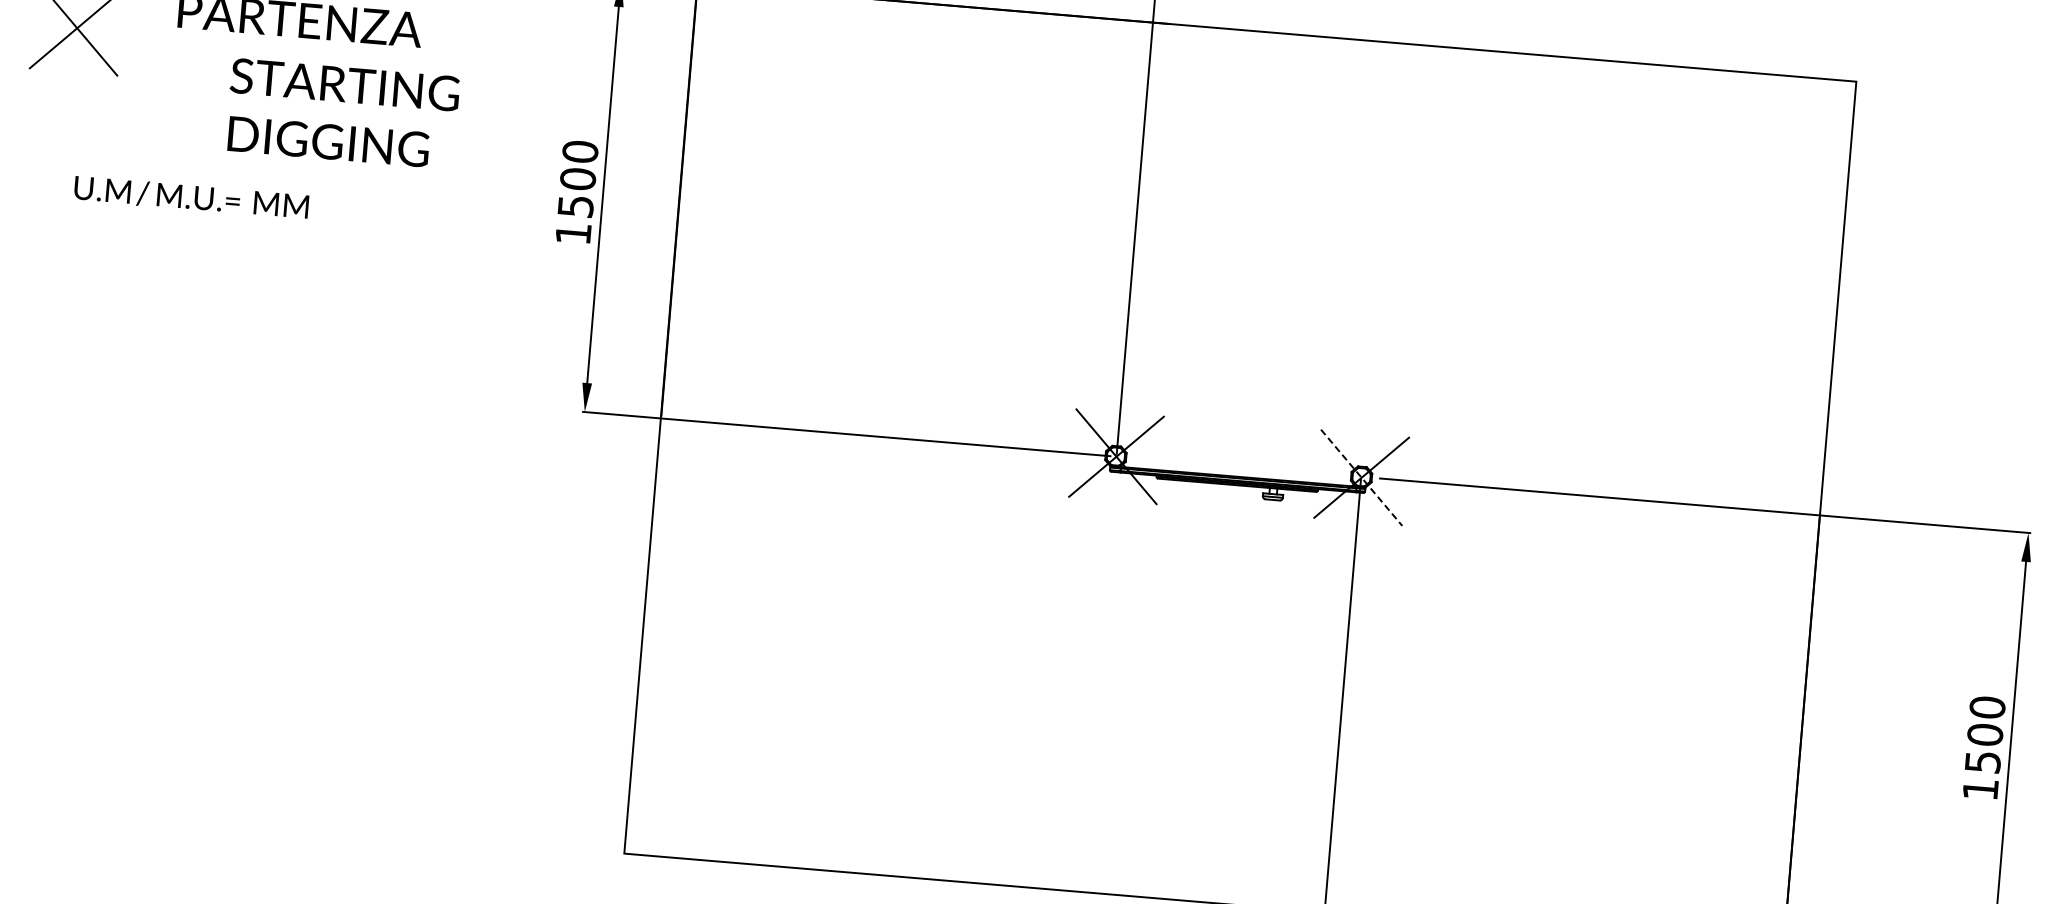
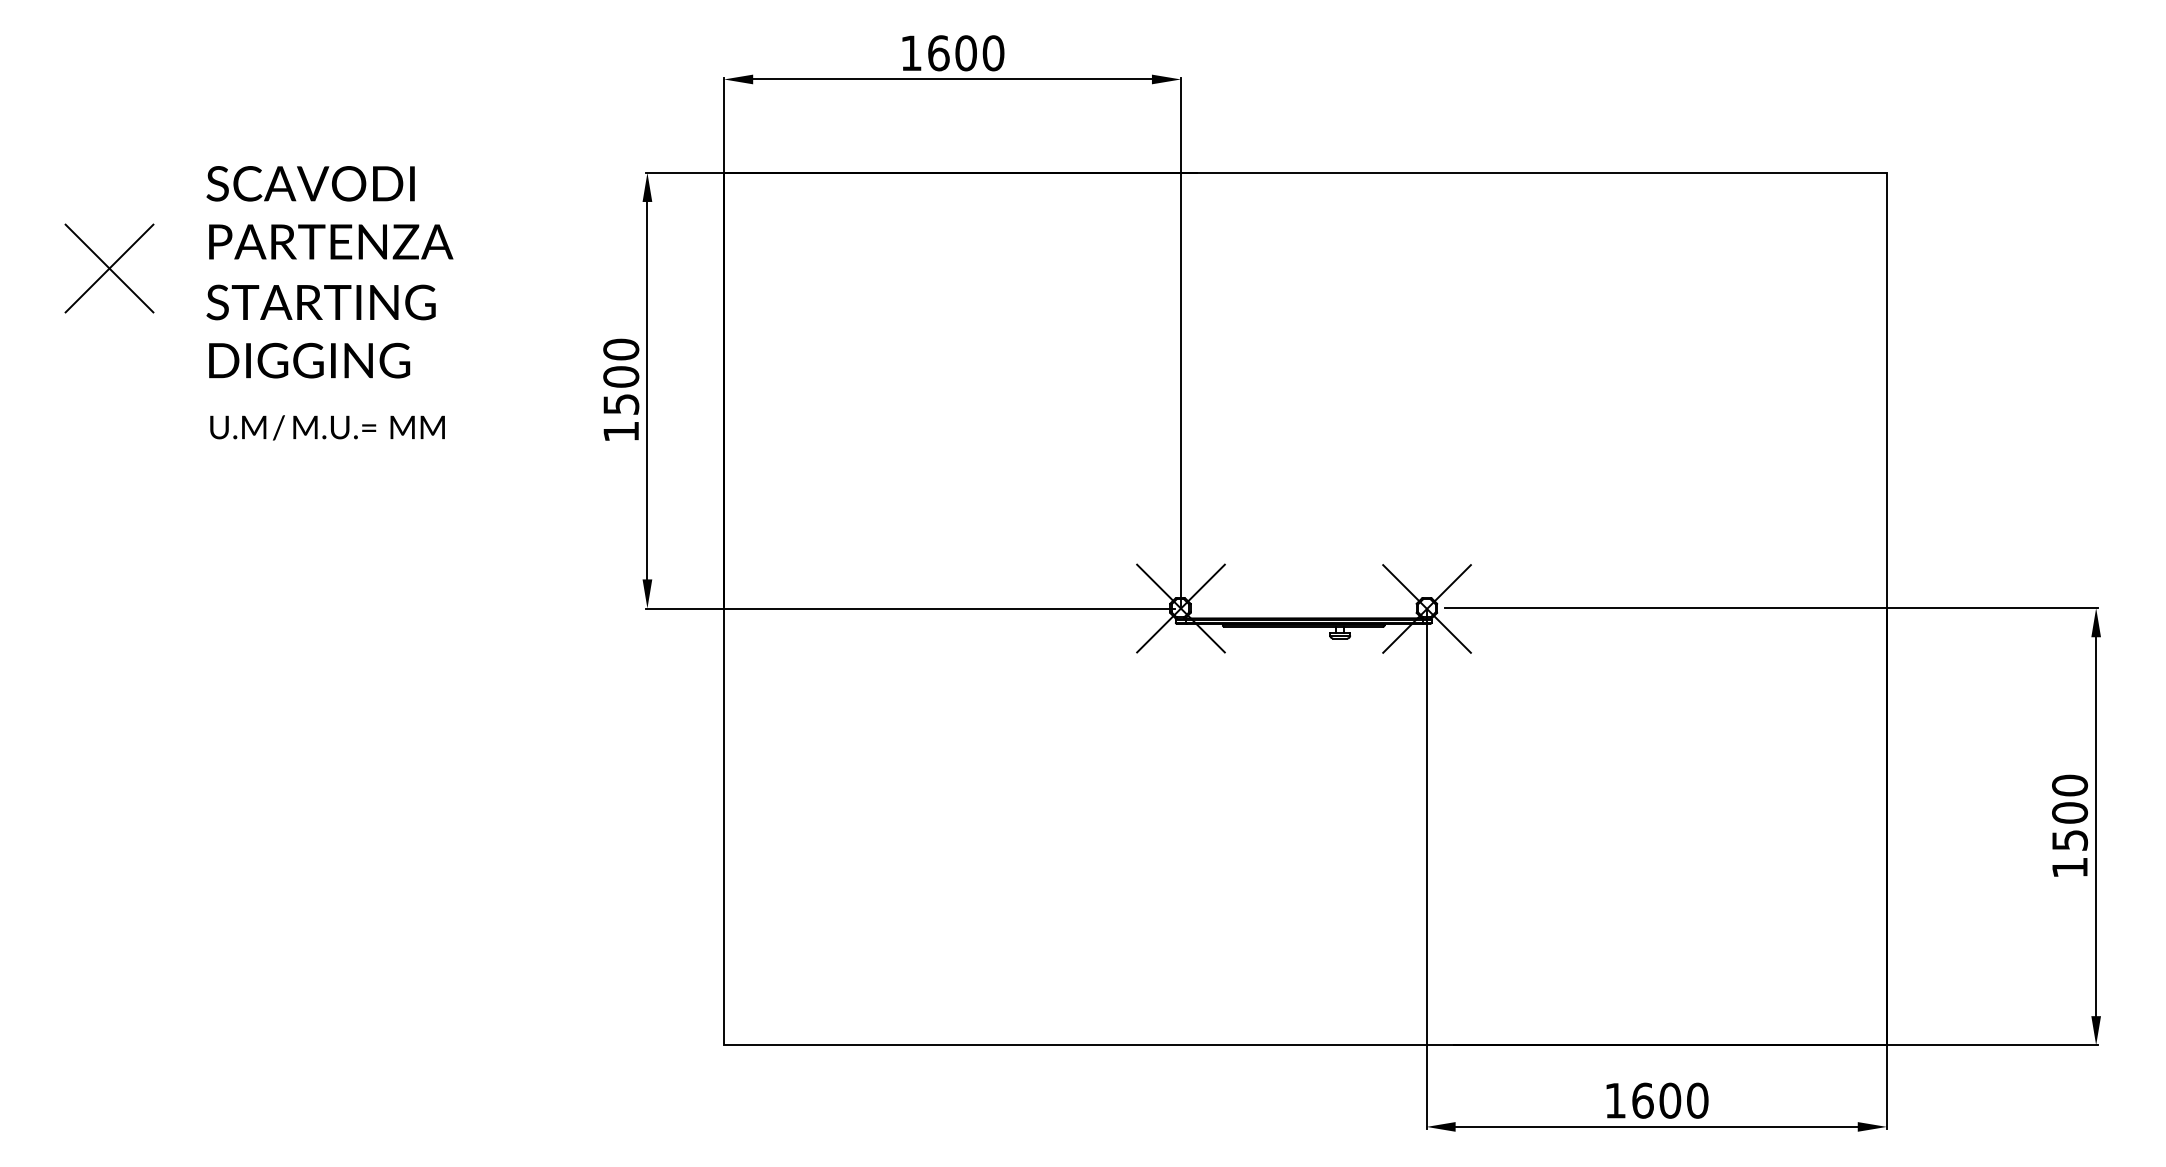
text: (341, 113) -> (320, 331), moved
text: (191, 197) -> (327, 427), moved
line: (1362, 477) -> (1427, 608), dashed -> solid

